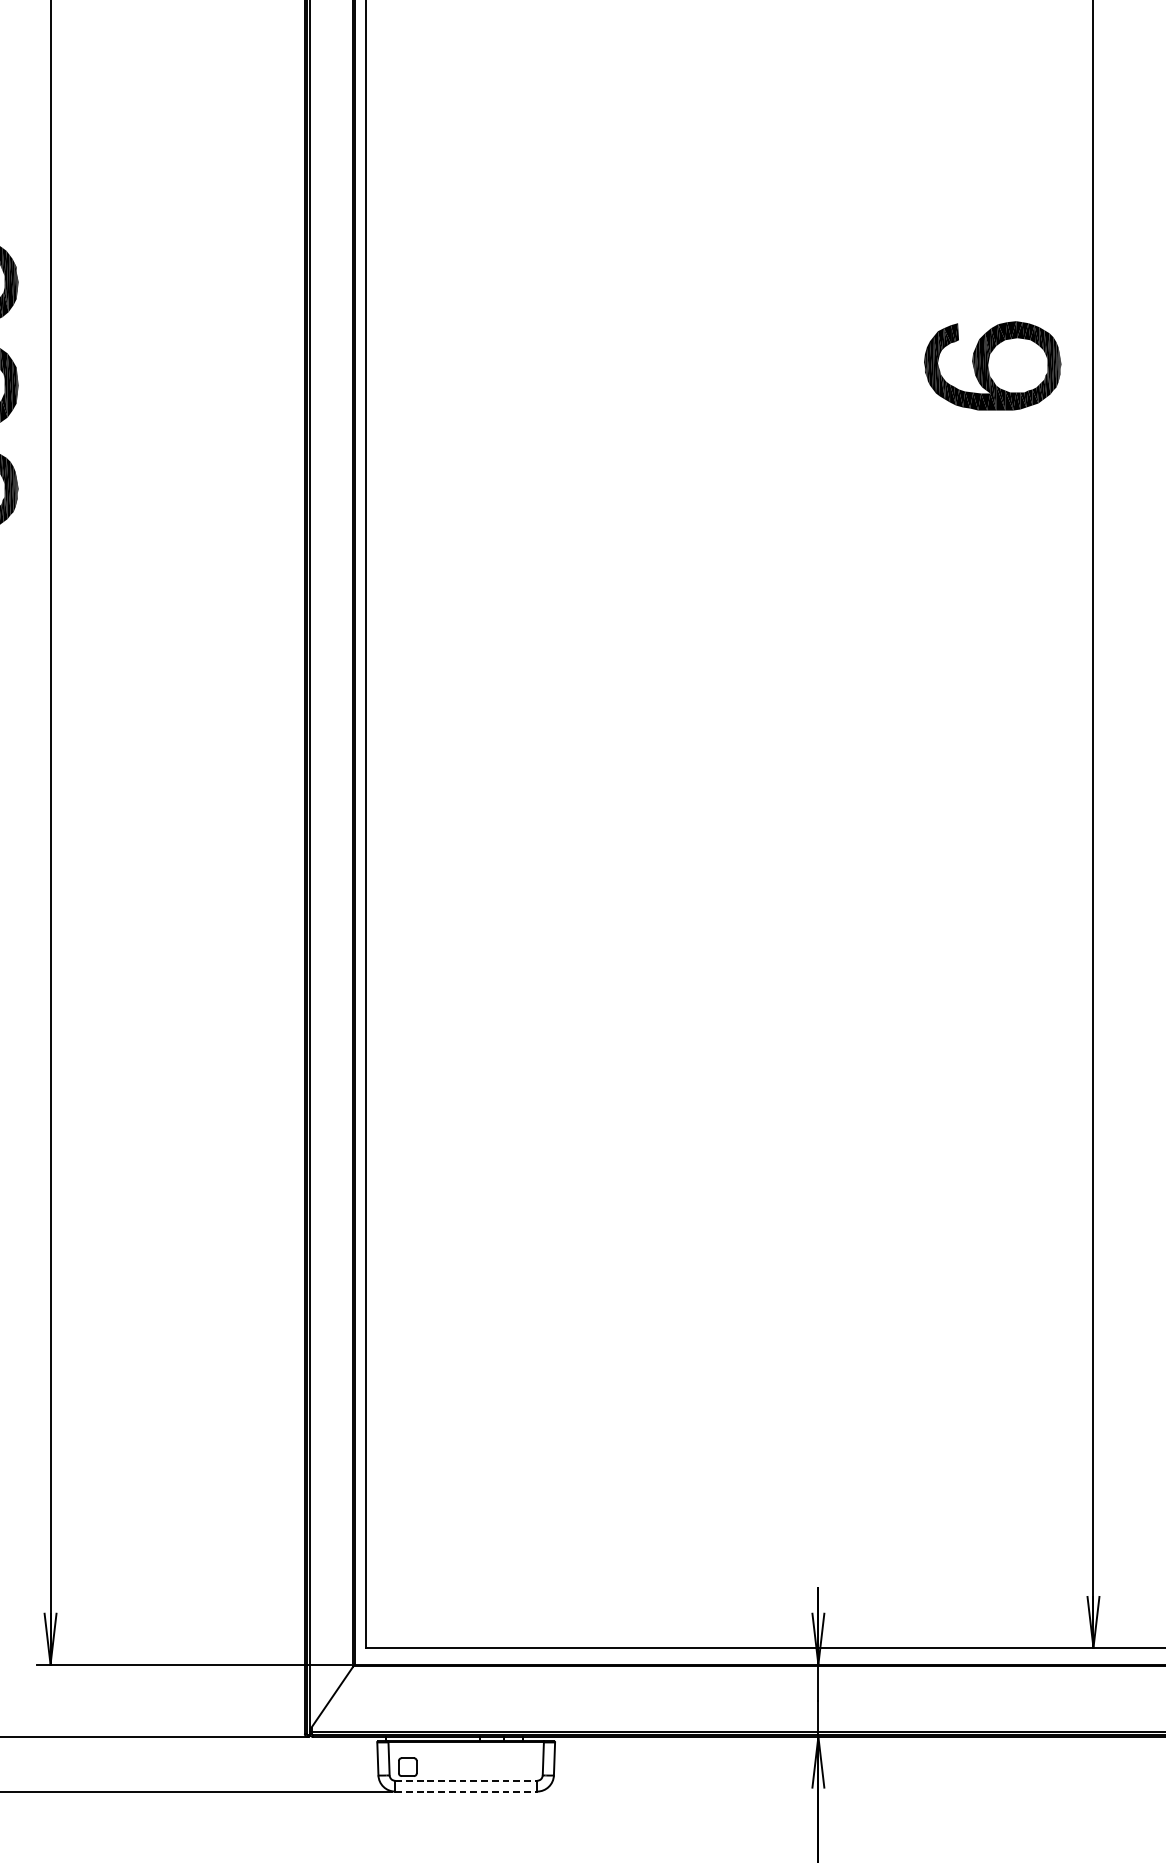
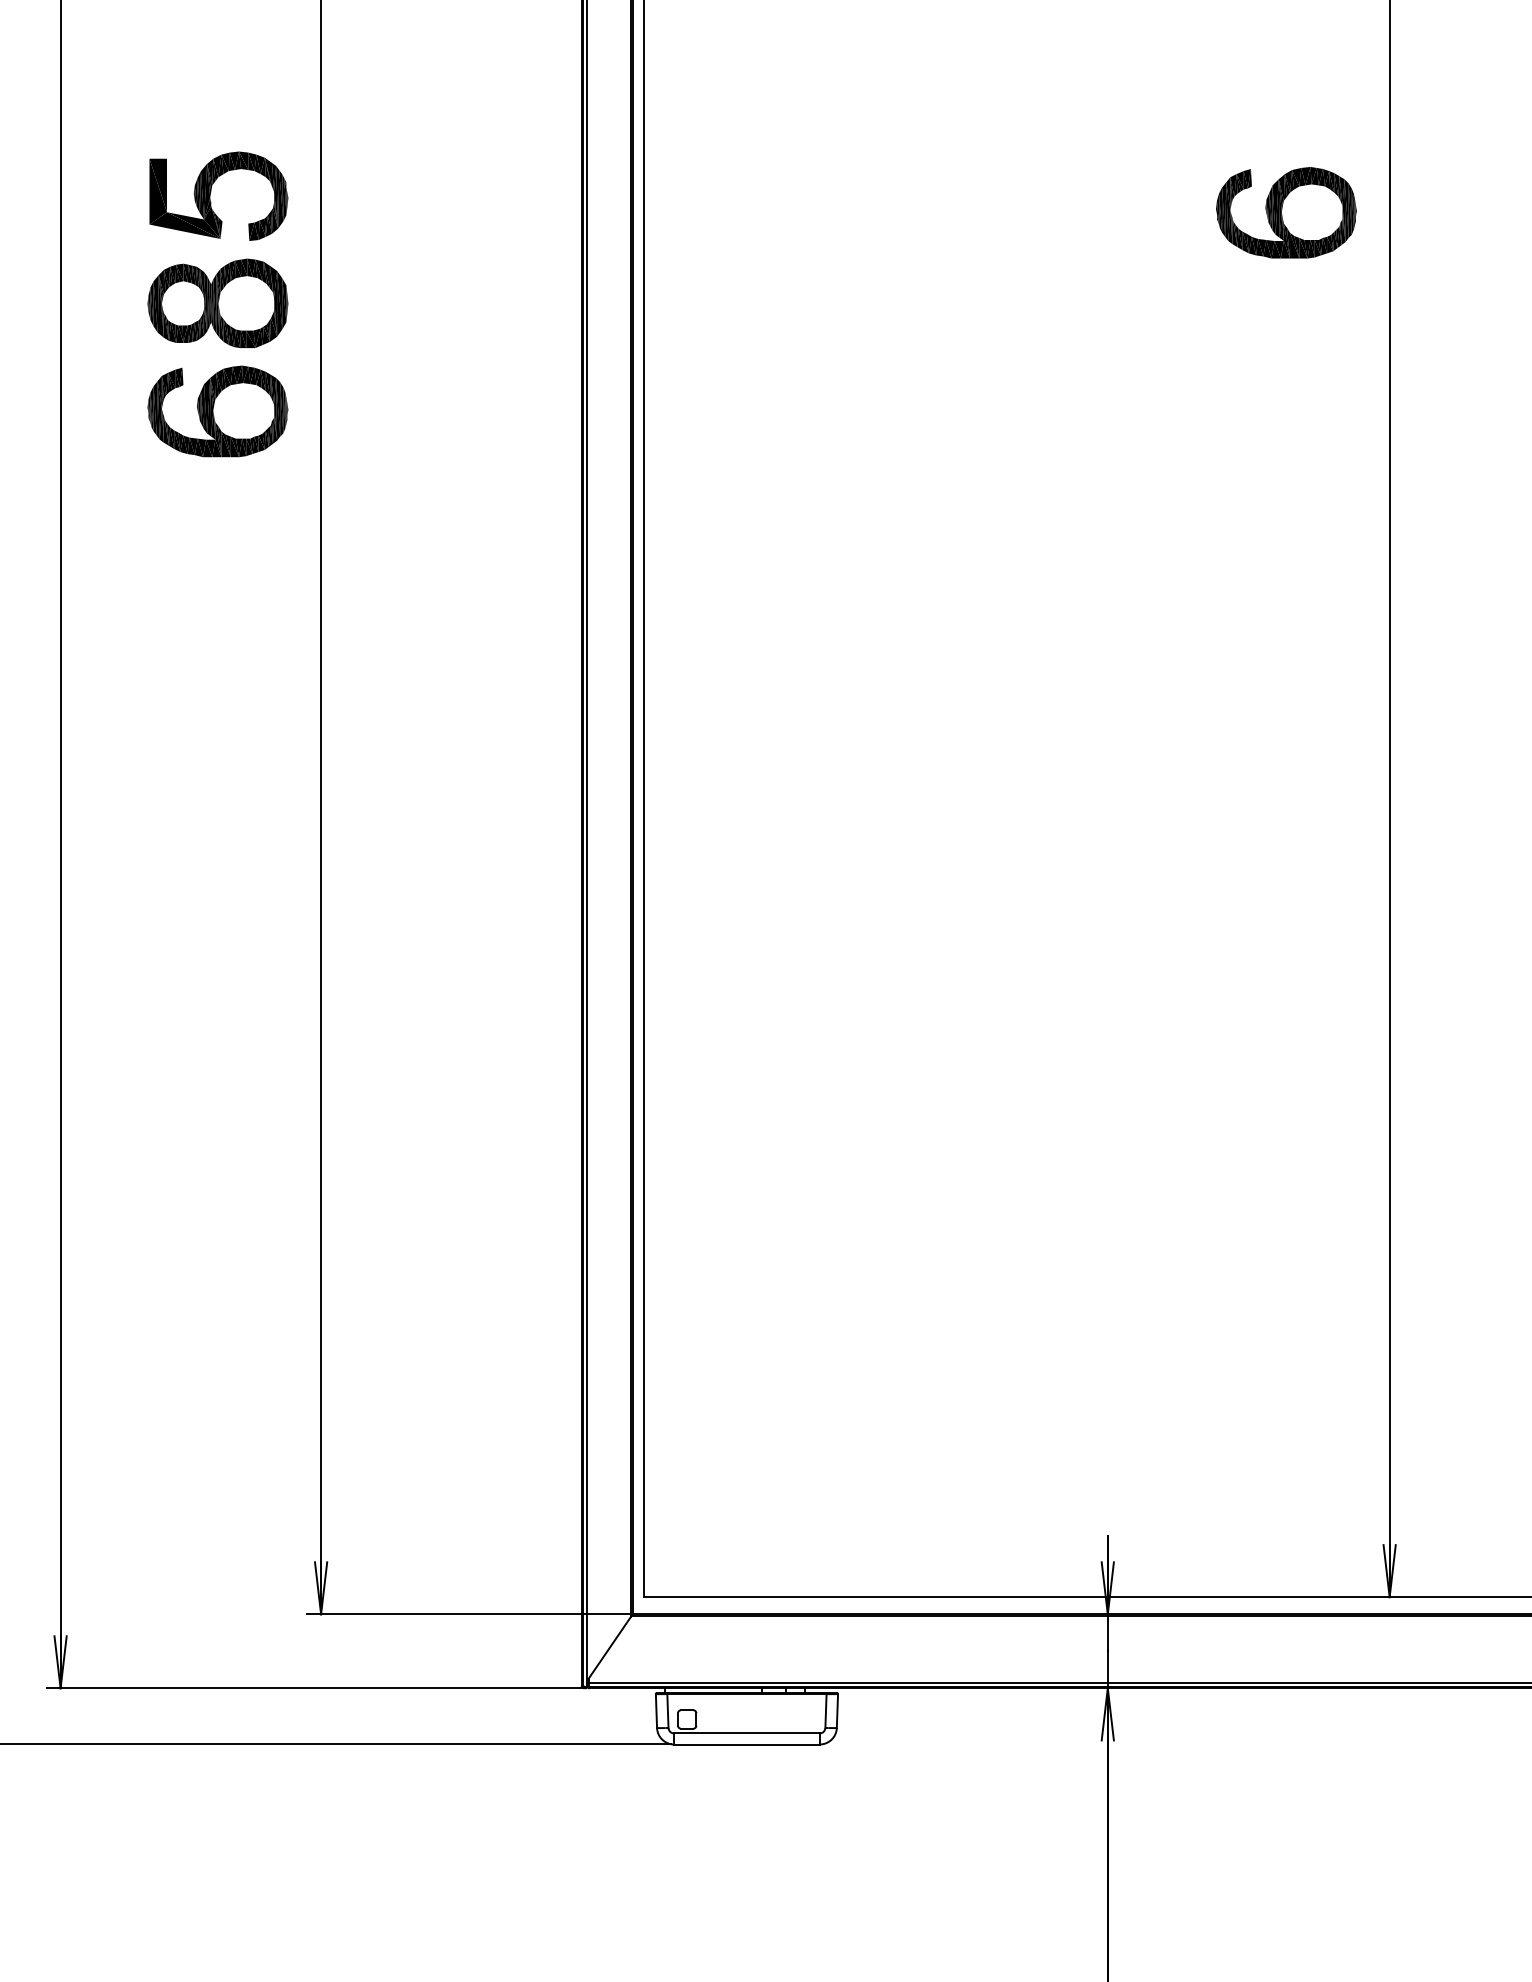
part: (992, 365) -> (1286, 212), moved
line: (465, 1780) -> (746, 1733), dashed -> solid
line: (465, 1791) -> (746, 1744), dashed -> solid

